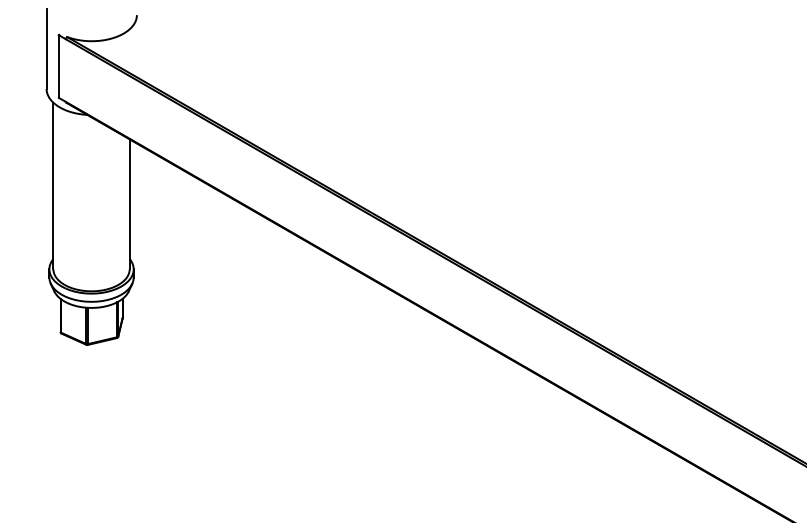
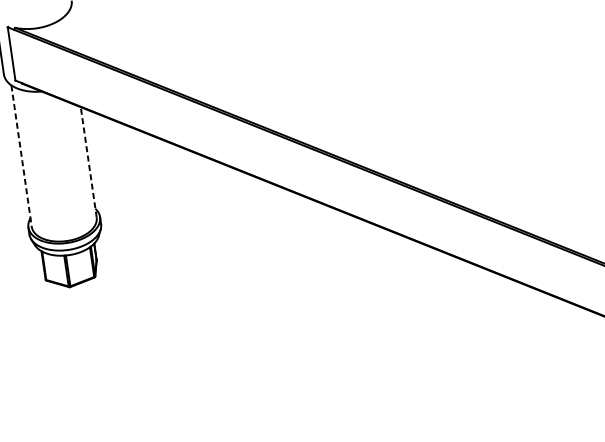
line: (53, 186) -> (21, 156), solid -> dashed
line: (129, 204) -> (88, 162), solid -> dashed

